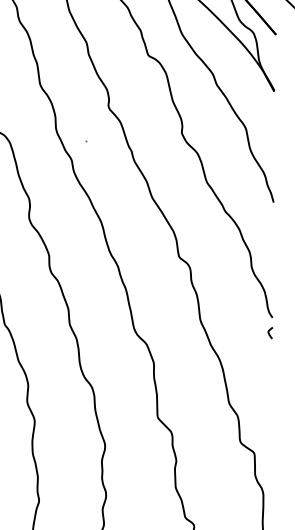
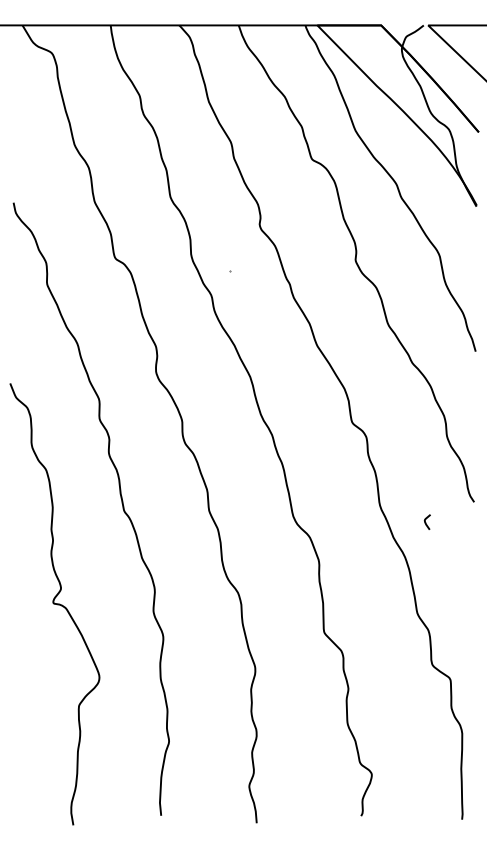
curve: (268, 332) -> (425, 521), moved

